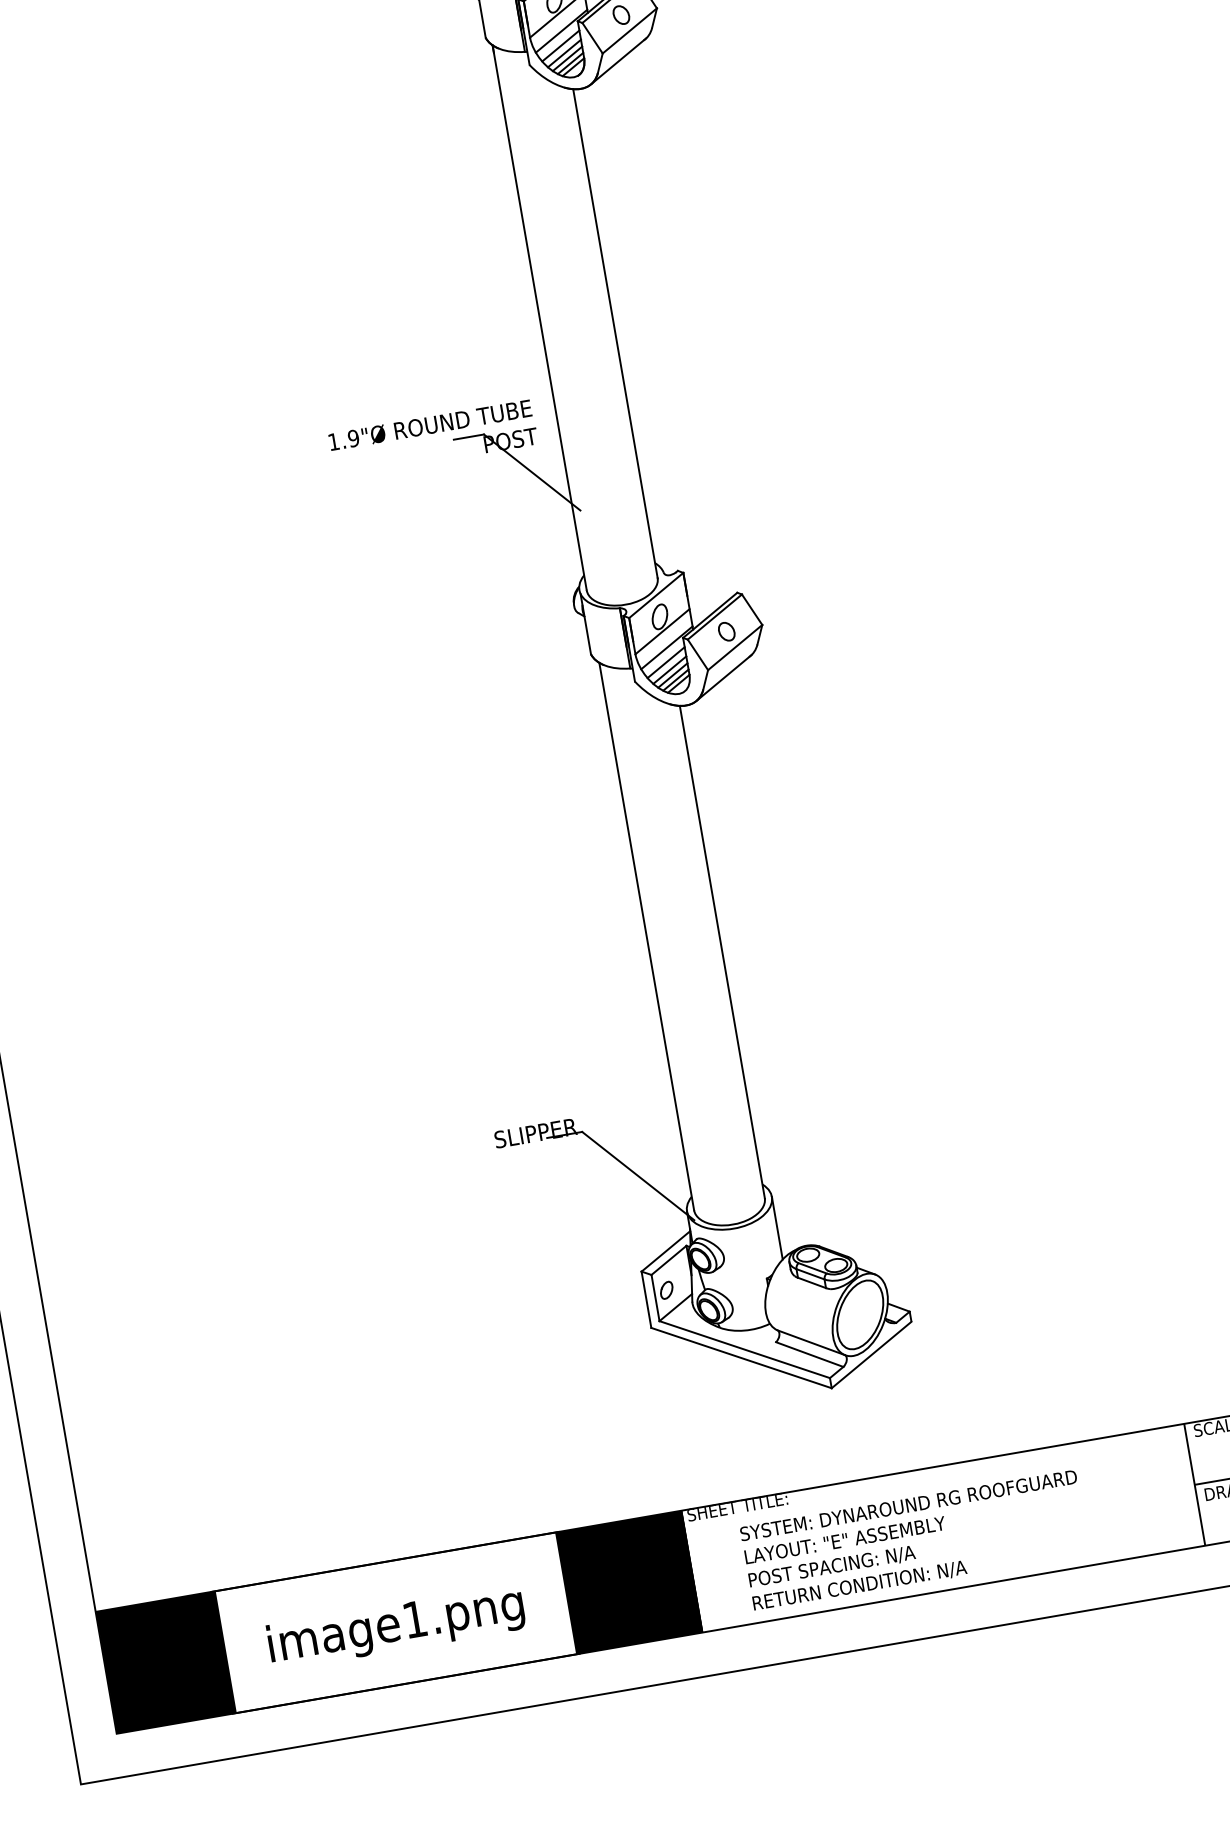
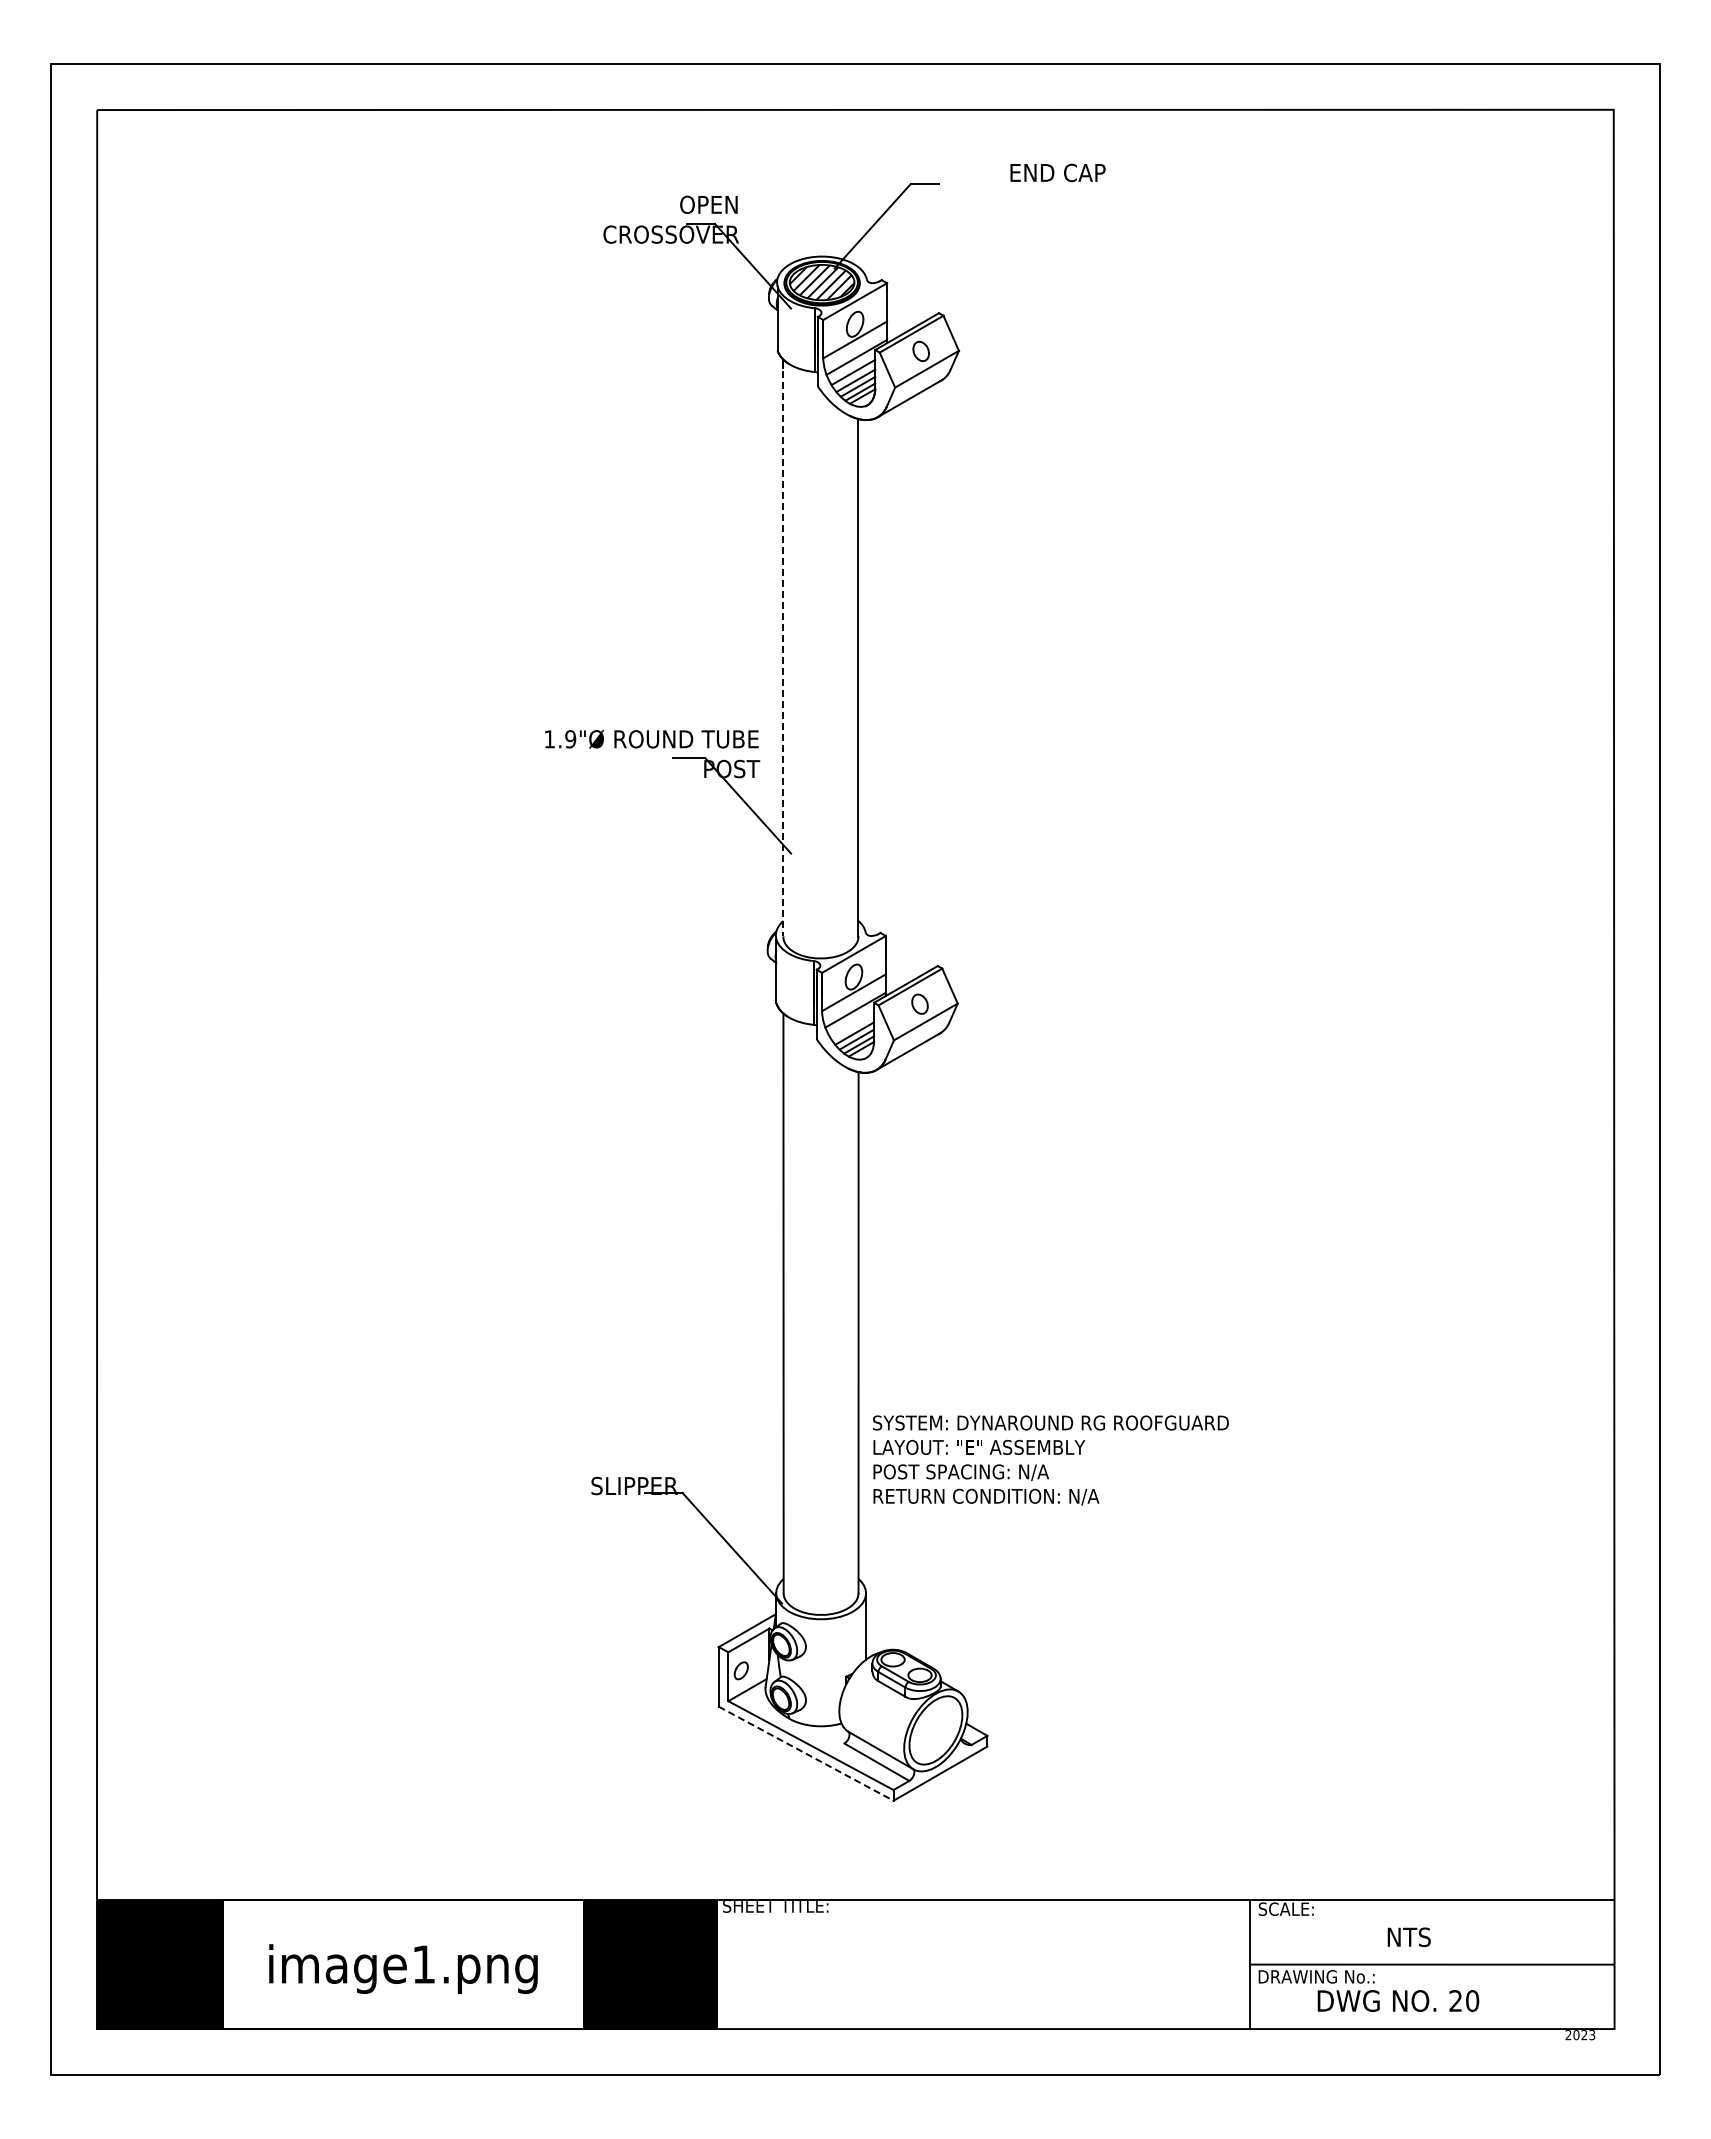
line: (539, 318) -> (783, 648), solid -> dashed
line: (666, 661) -> (852, 1024), removed
line: (741, 1357) -> (806, 1753), solid -> dashed
text: (914, 1540) -> (1050, 1460), moved

